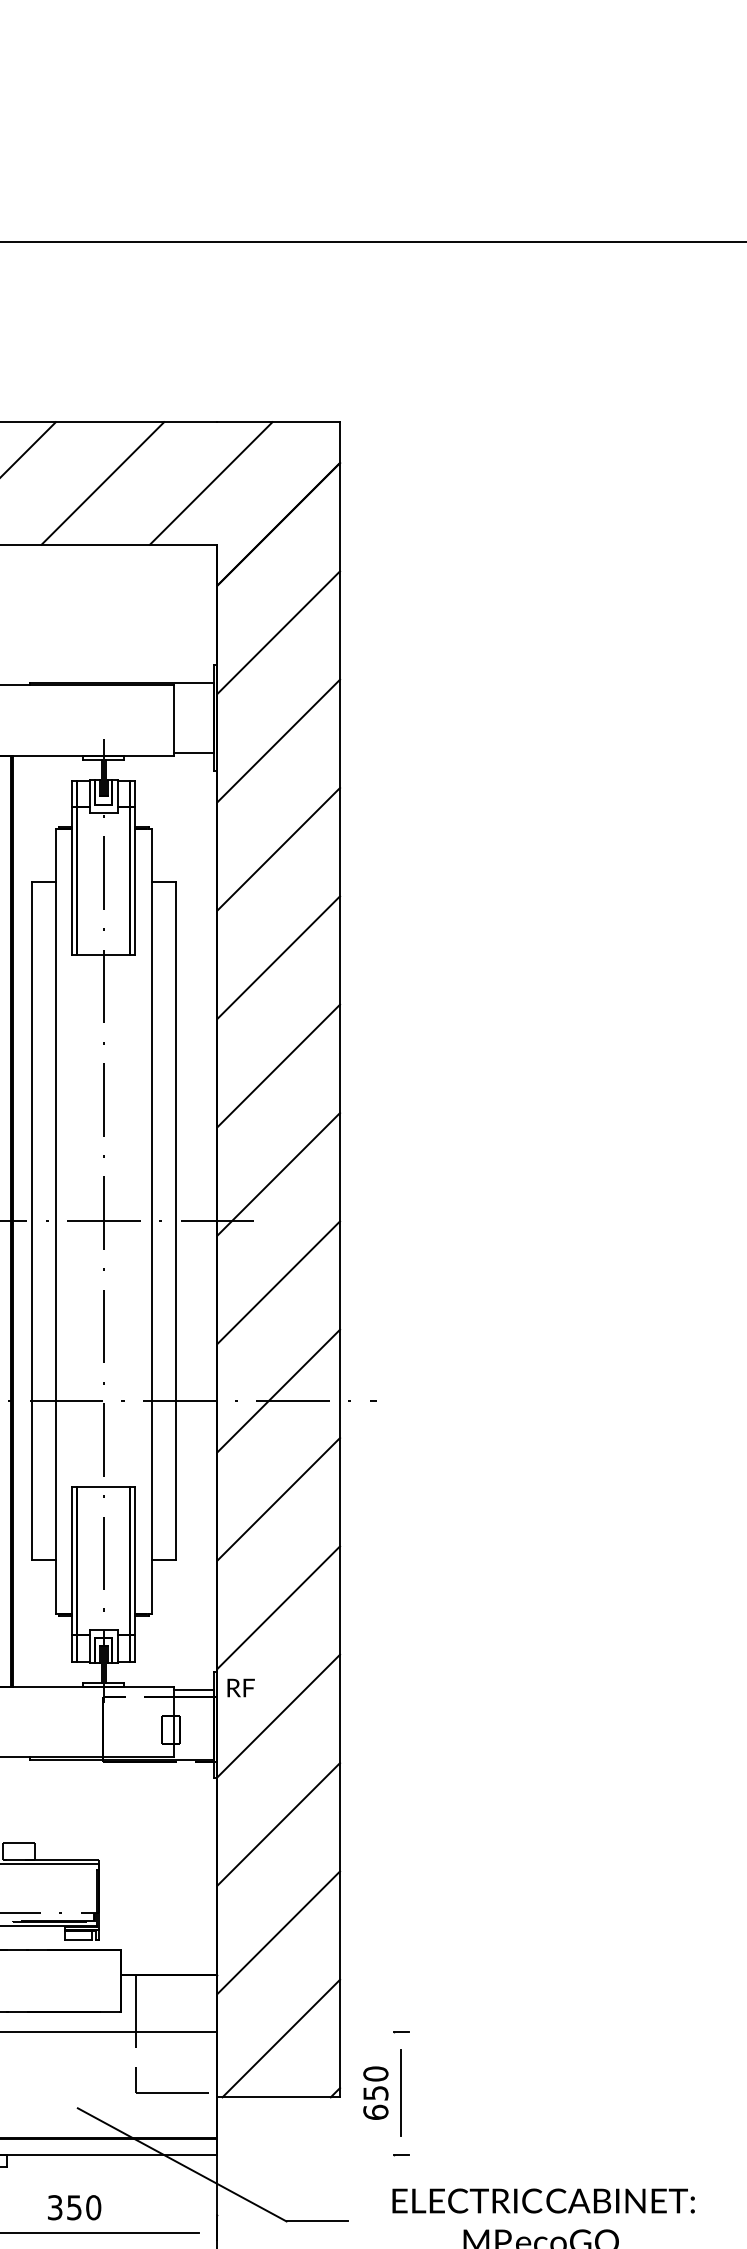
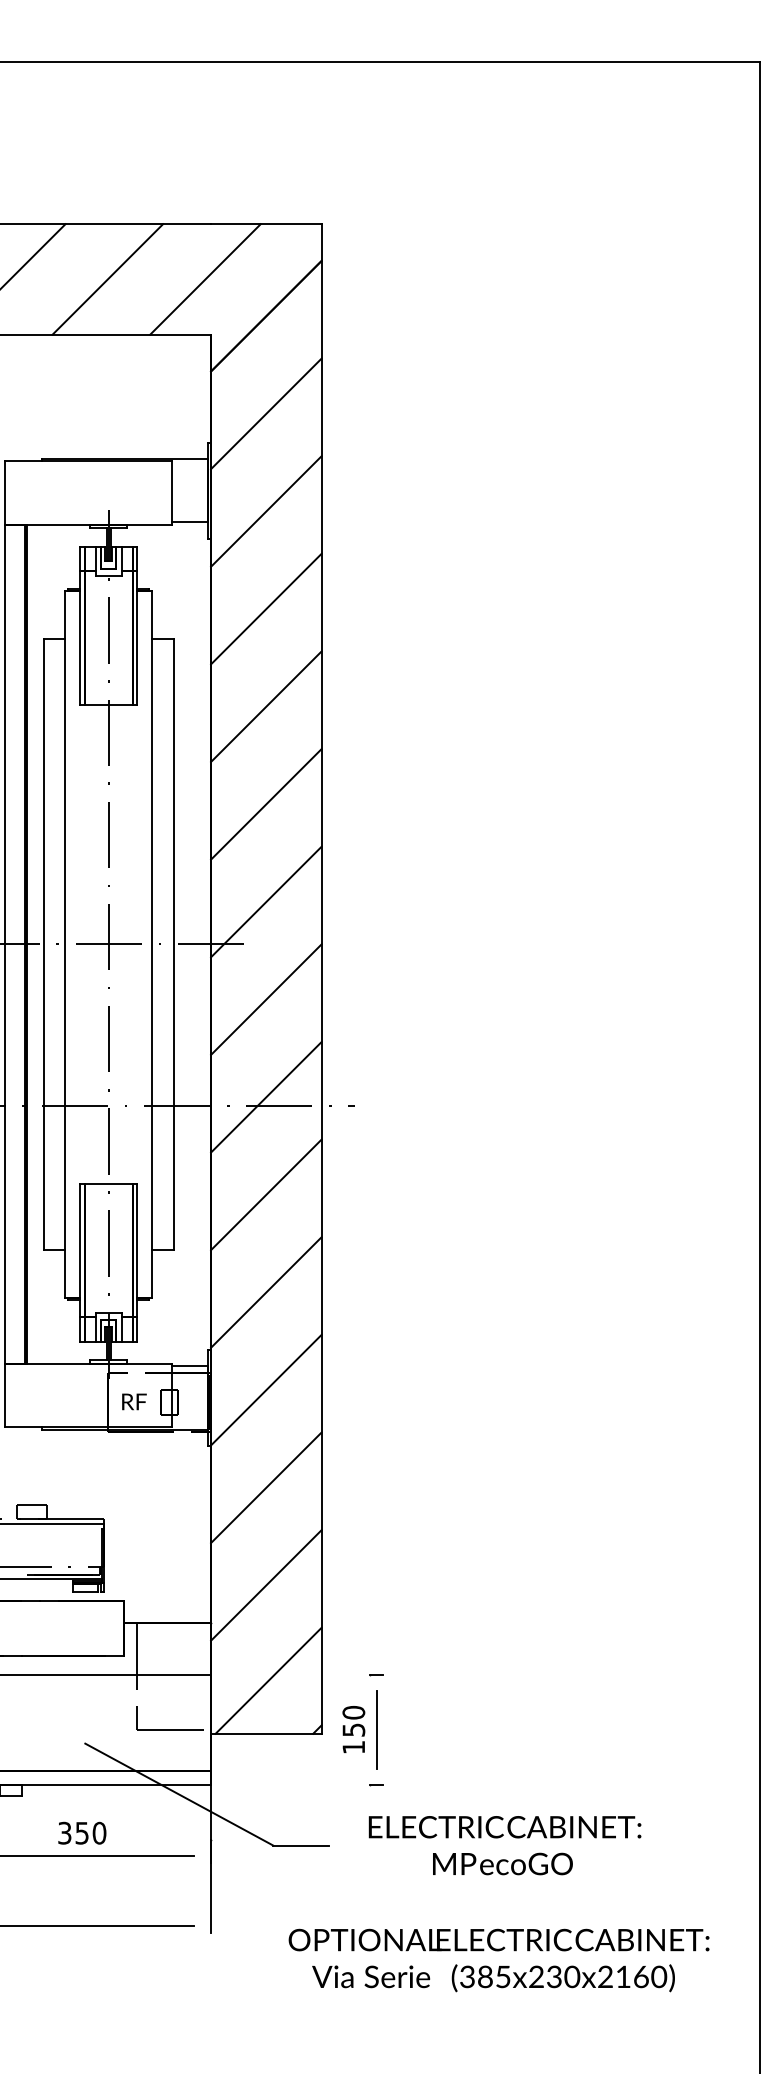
text: (241, 1687) -> (134, 1401), moved
text: (375, 2112) -> (353, 1747), 650 -> 150

